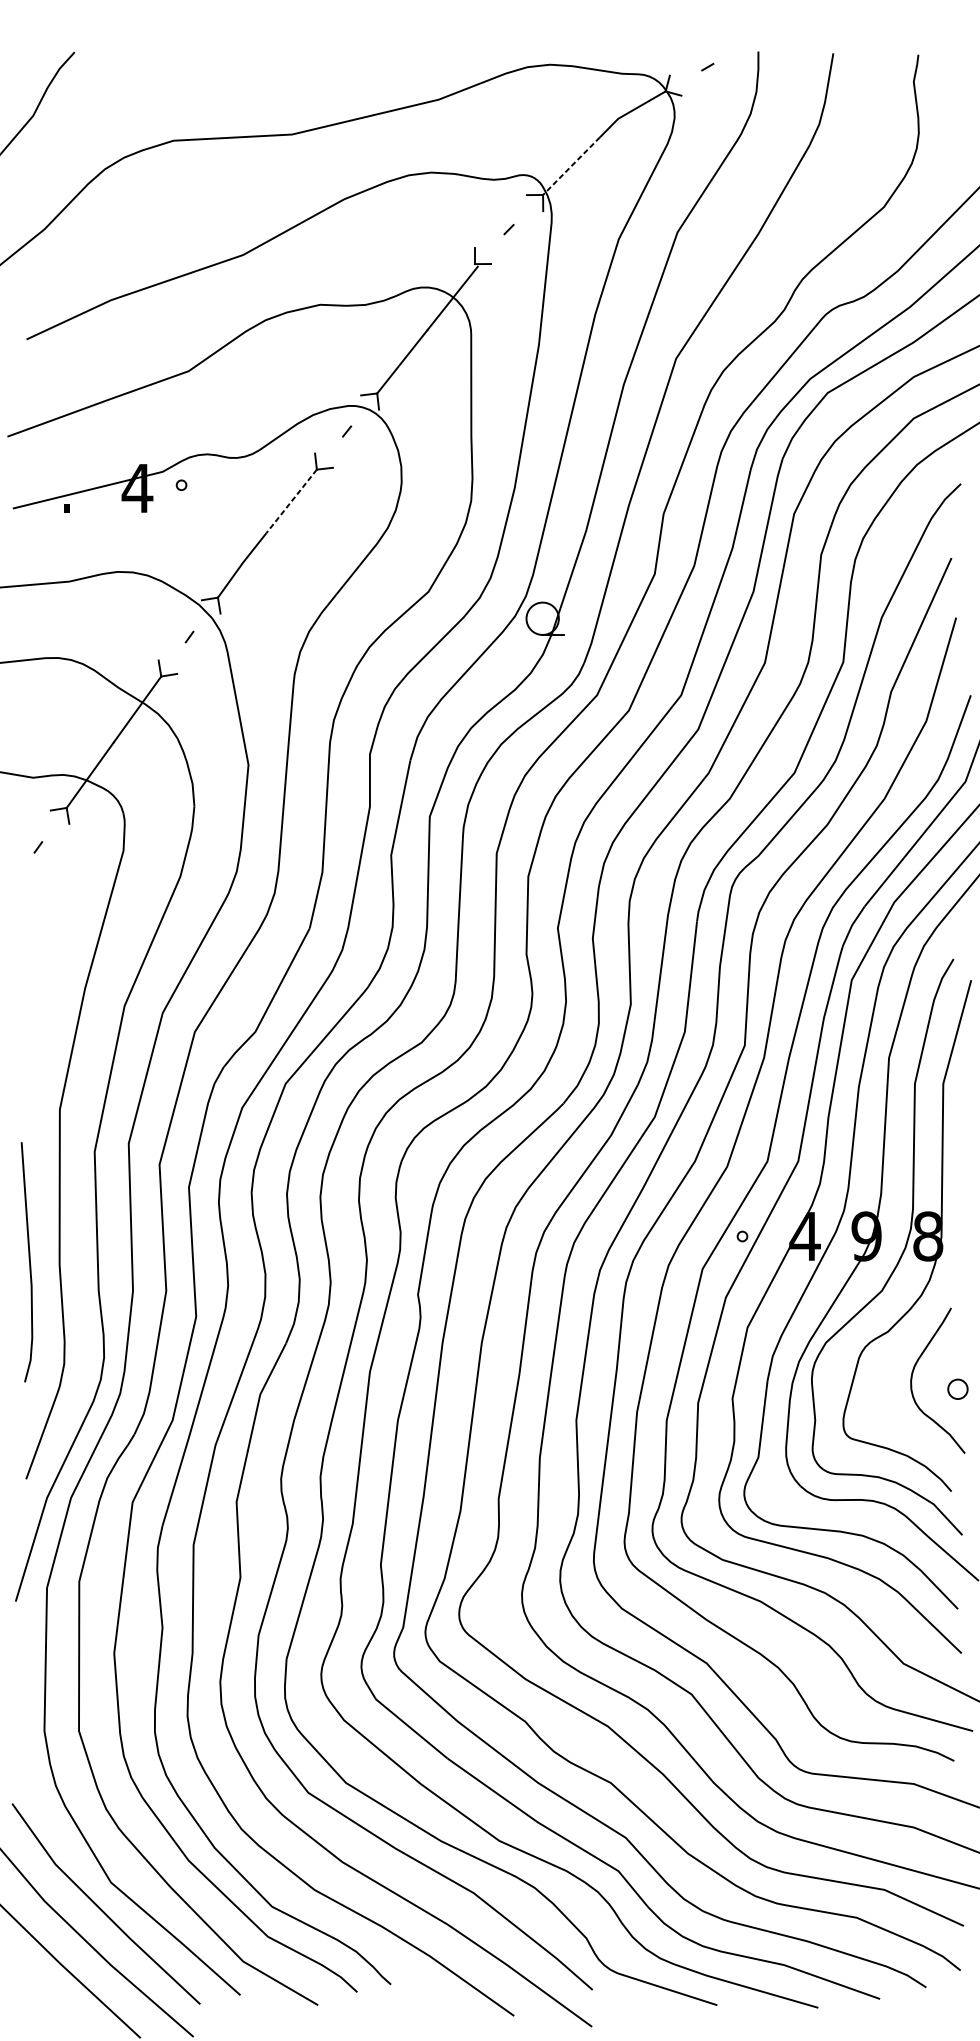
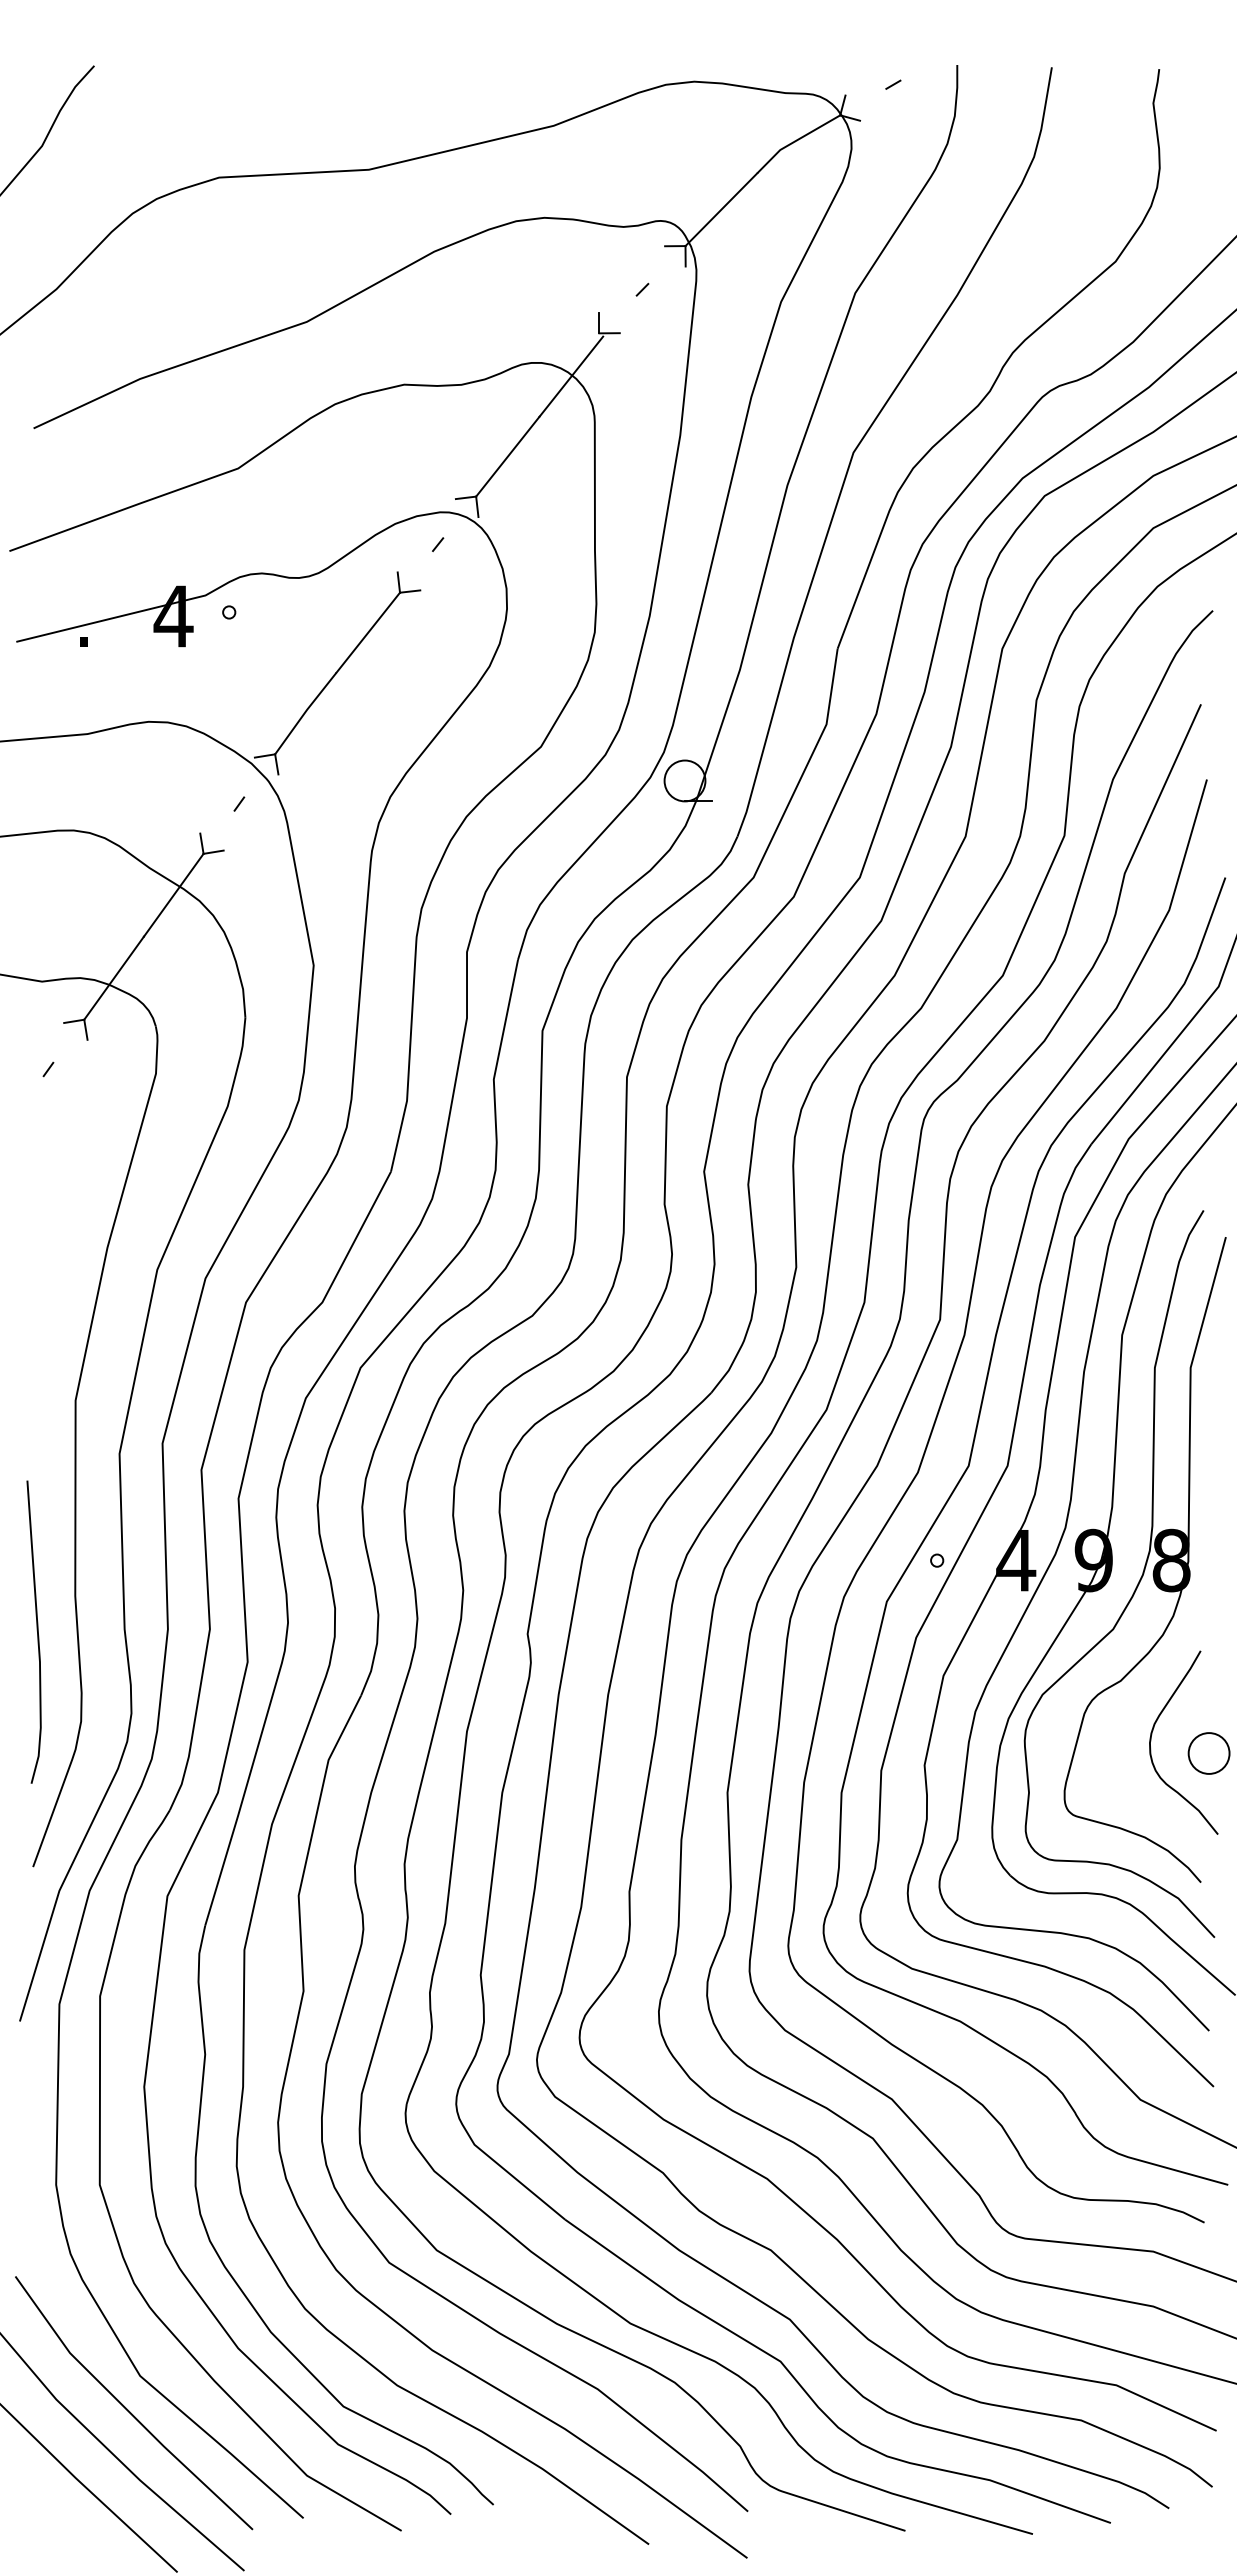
line: (571, 166) -> (721, 210), dashed -> solid
line: (291, 501) -> (367, 633), dashed -> solid
line: (28, 1260) -> (36, 1630), moved
circle: (957, 1389) -> (1208, 1753), size x1.67

